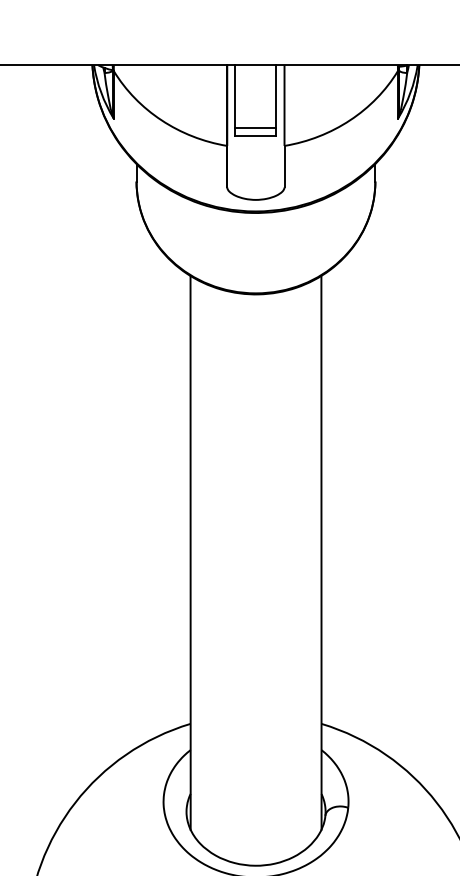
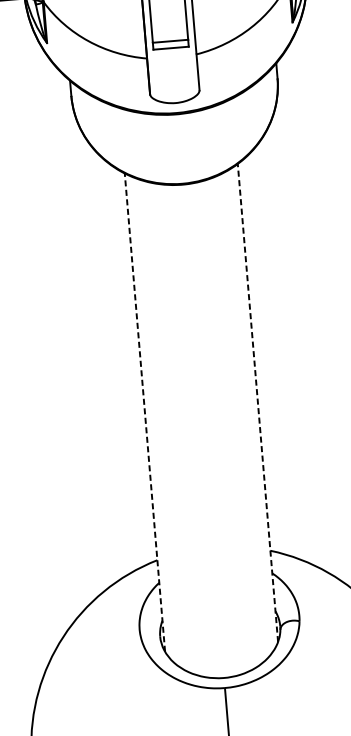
line: (190, 552) -> (144, 412), solid -> dashed
line: (321, 552) -> (257, 402), solid -> dashed

